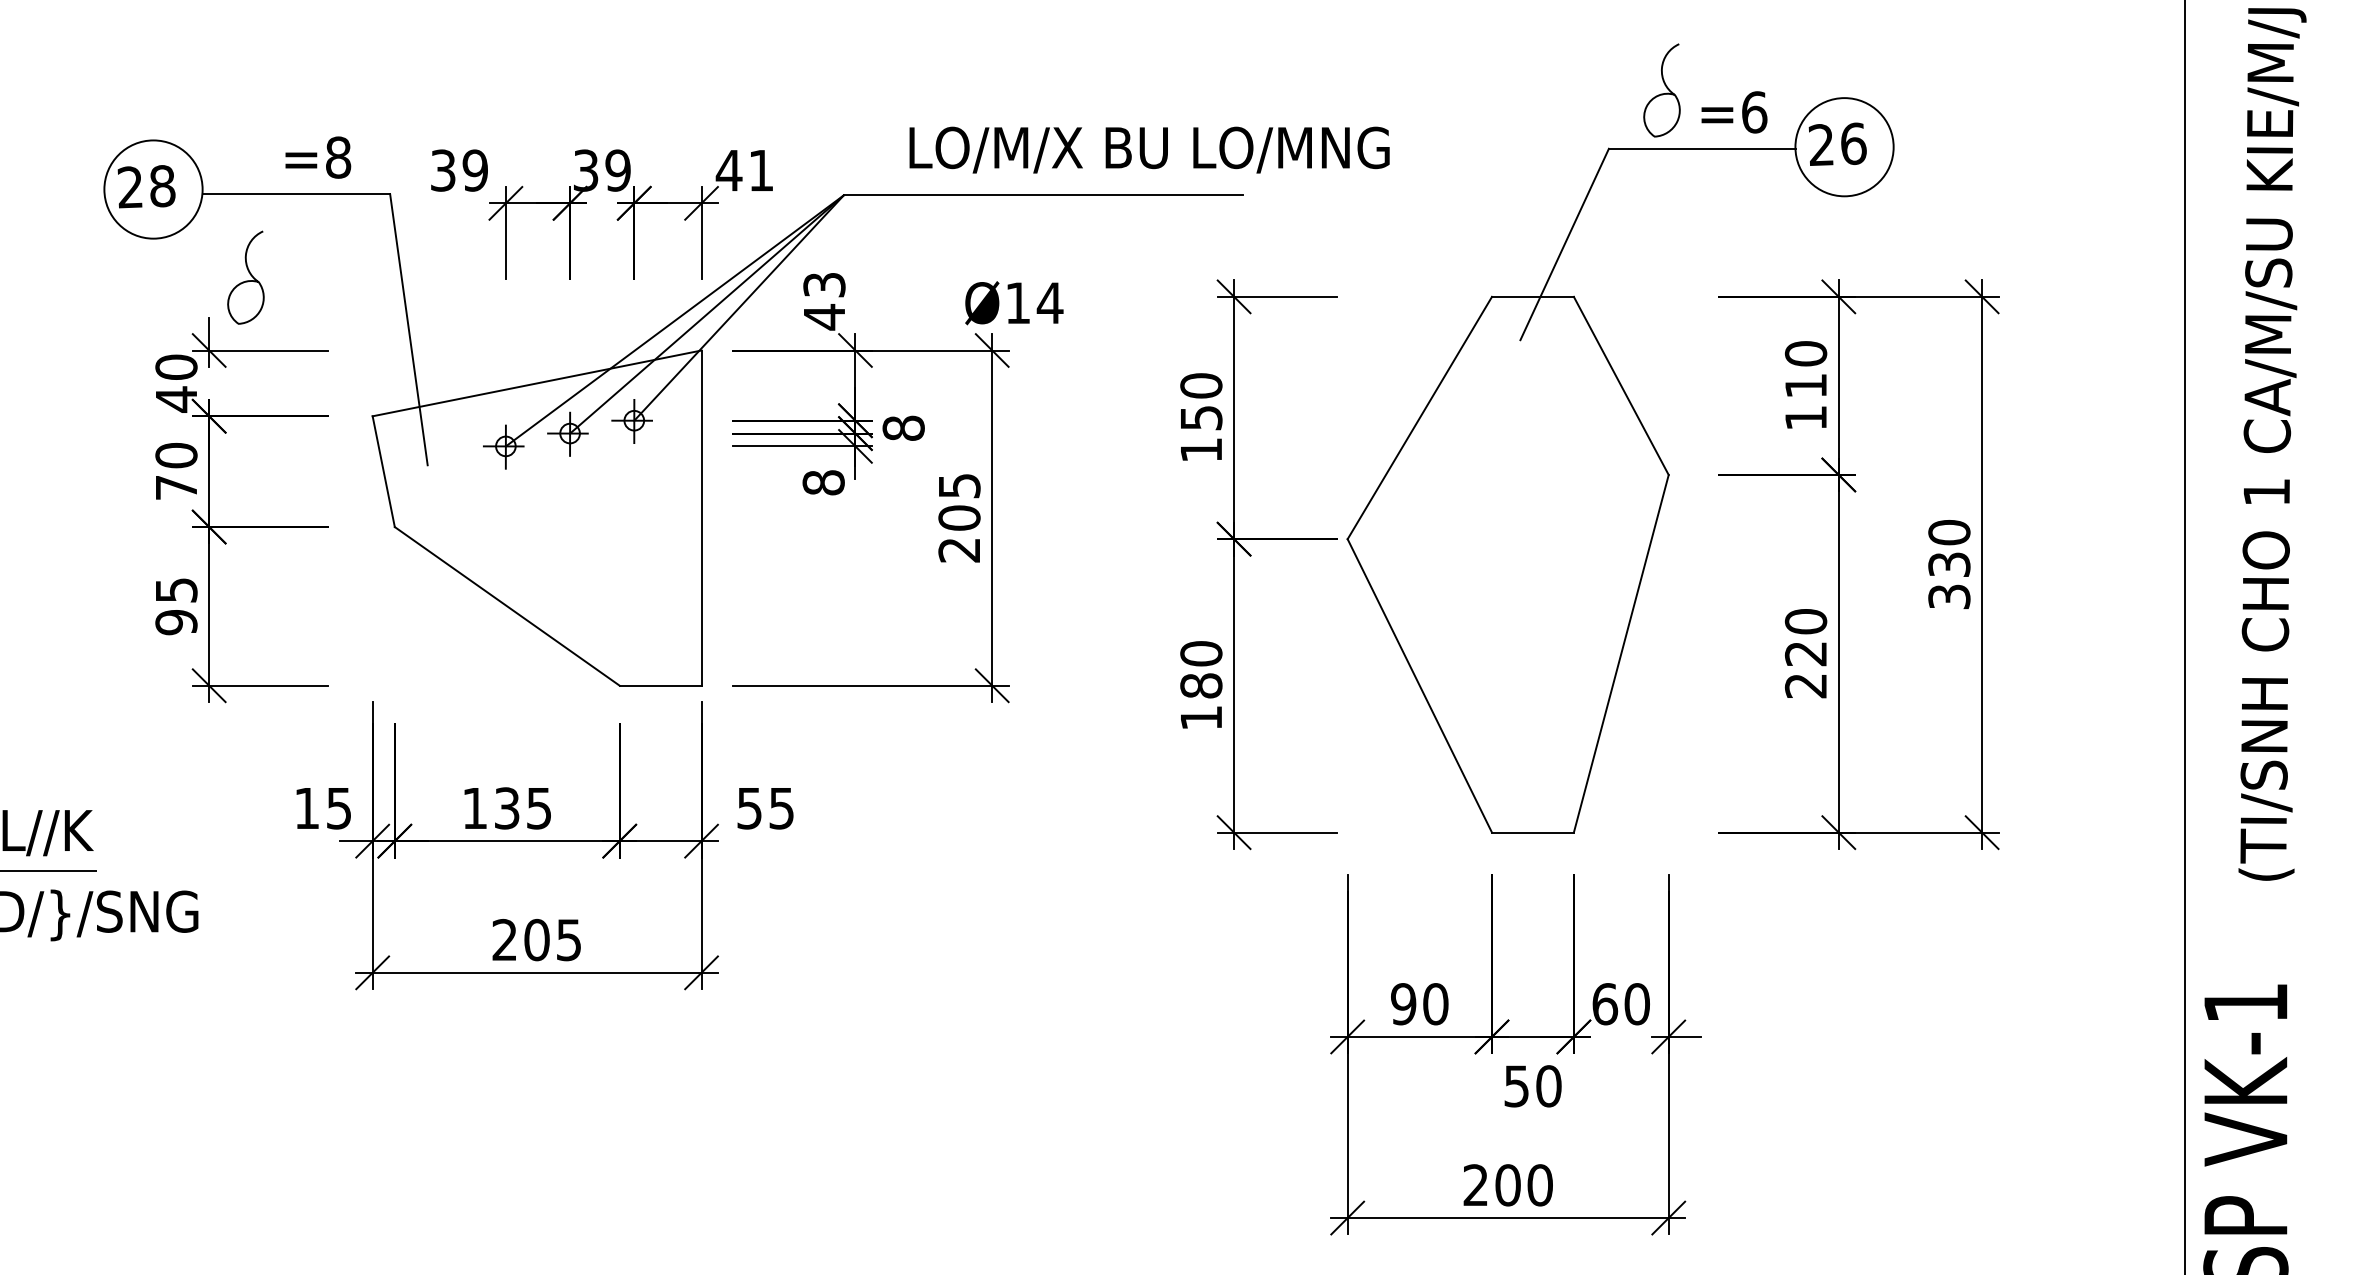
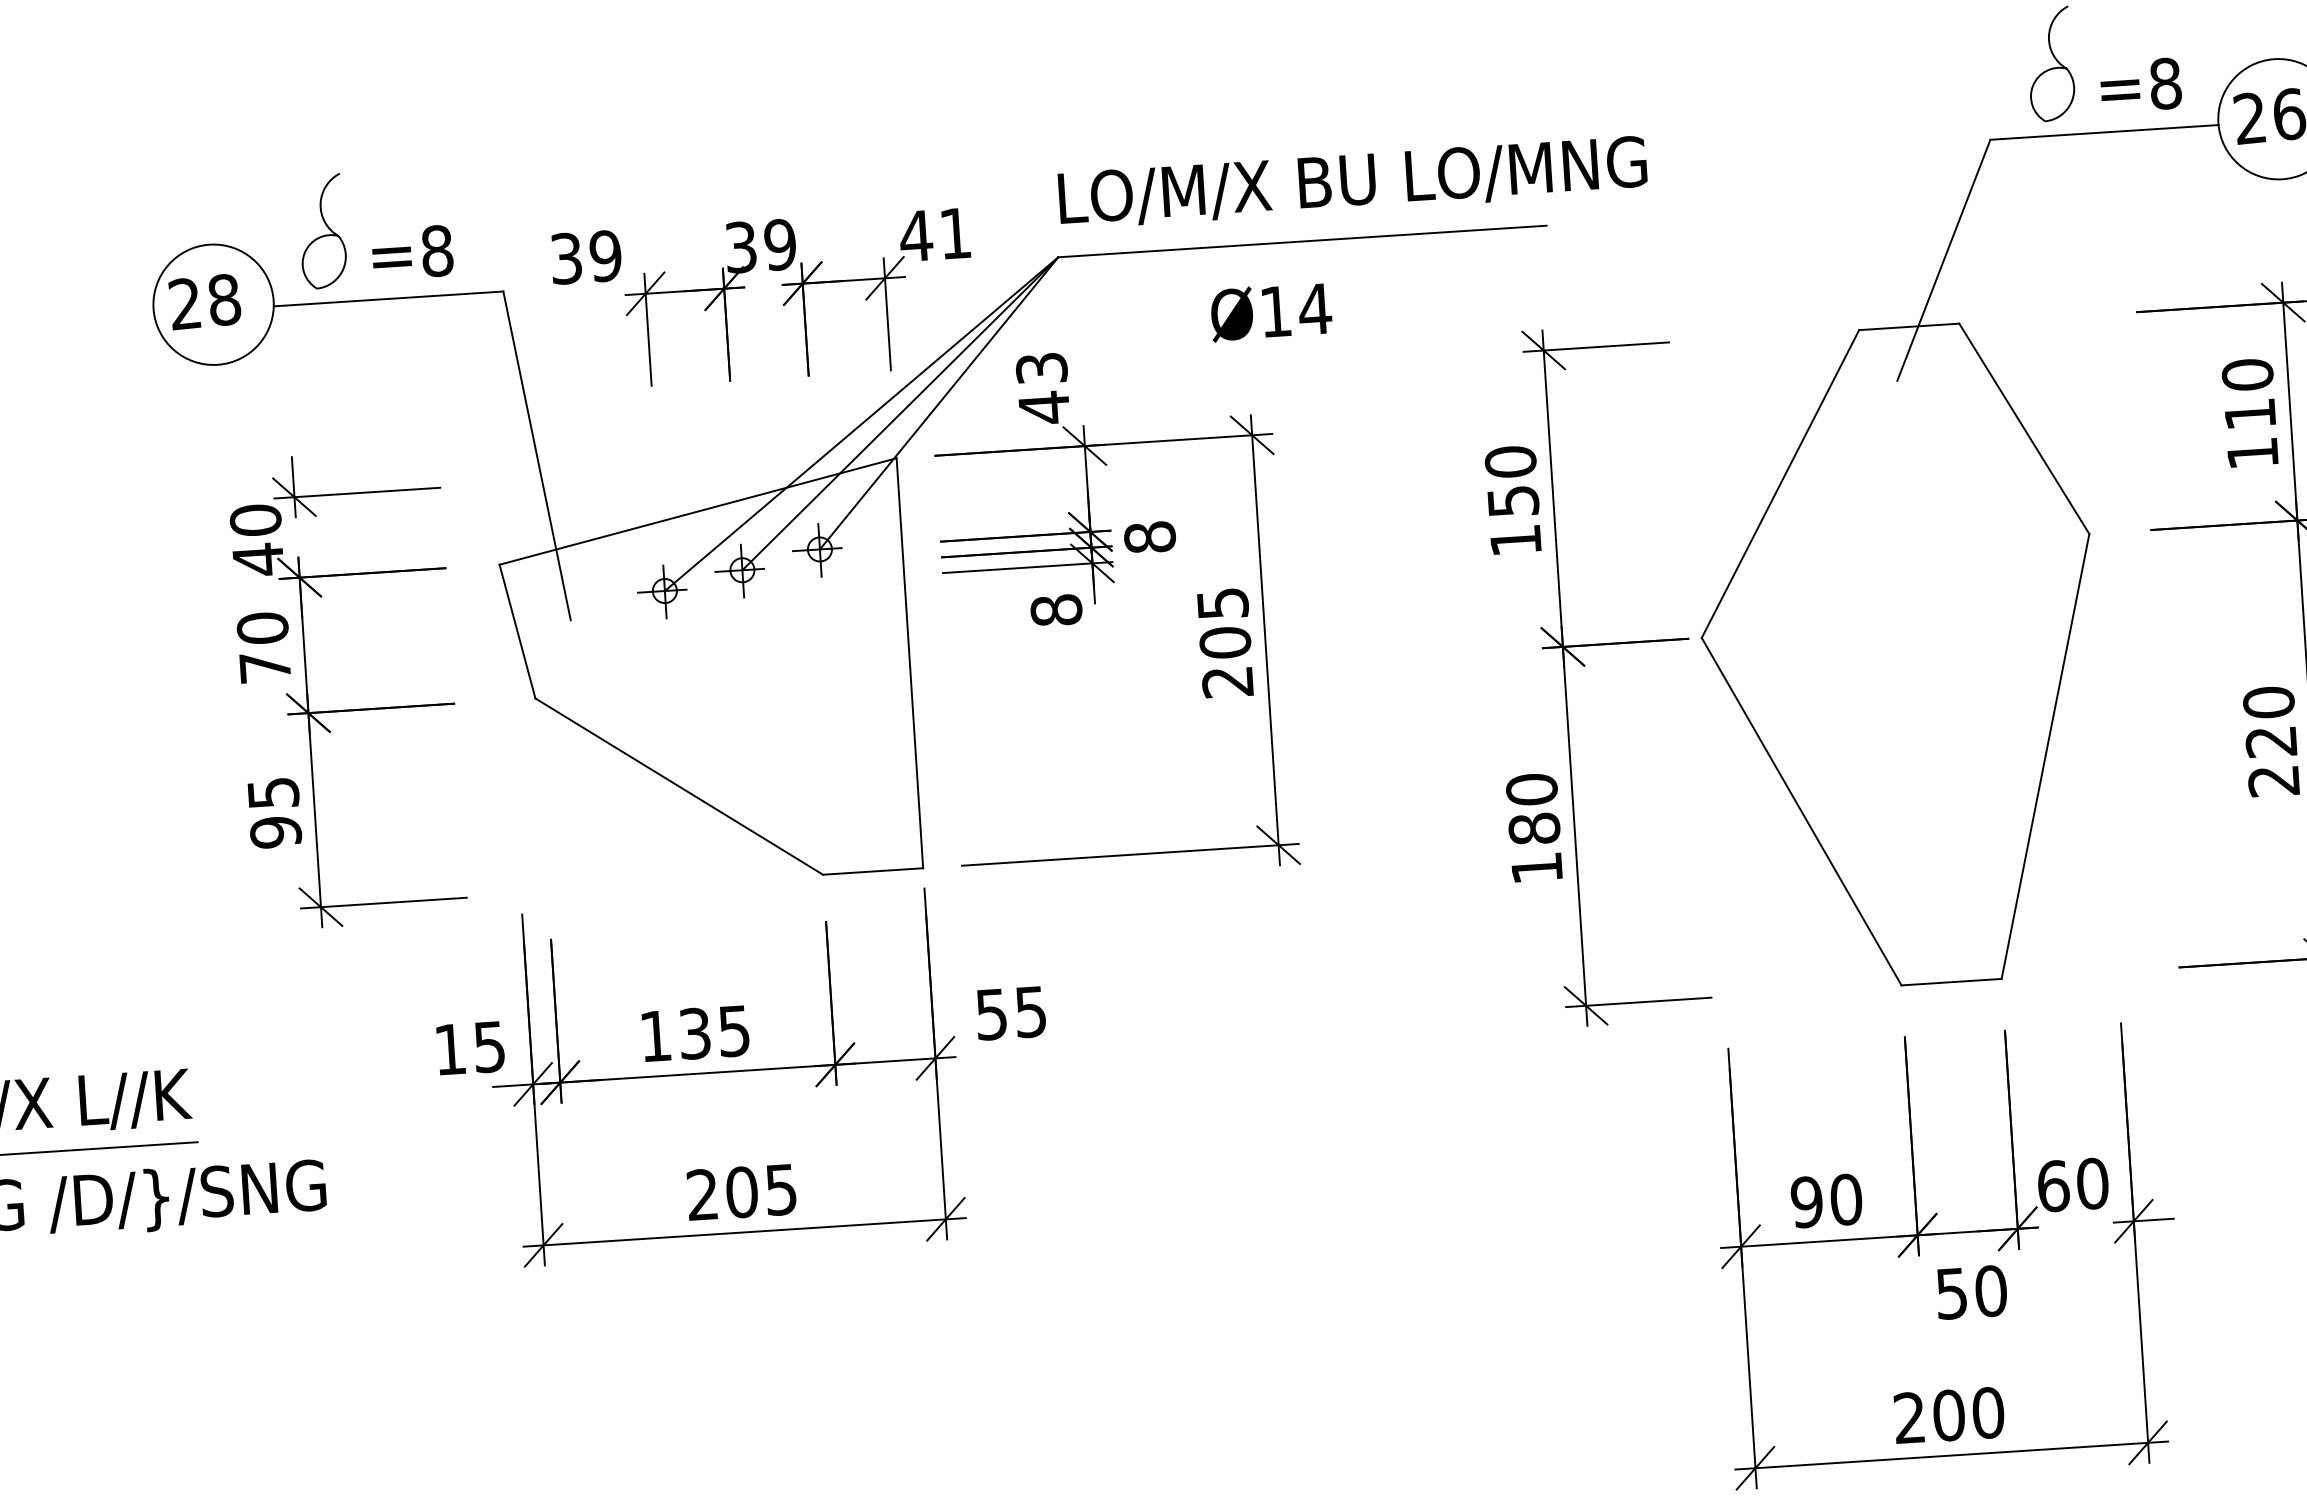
text: (1754, 112) -> (2165, 83), =6 -> =8
text: (1149, 149) -> (1352, 181), moved
curve: (245, 280) -> (322, 235), moved
text: (1014, 303) -> (1271, 312), moved

